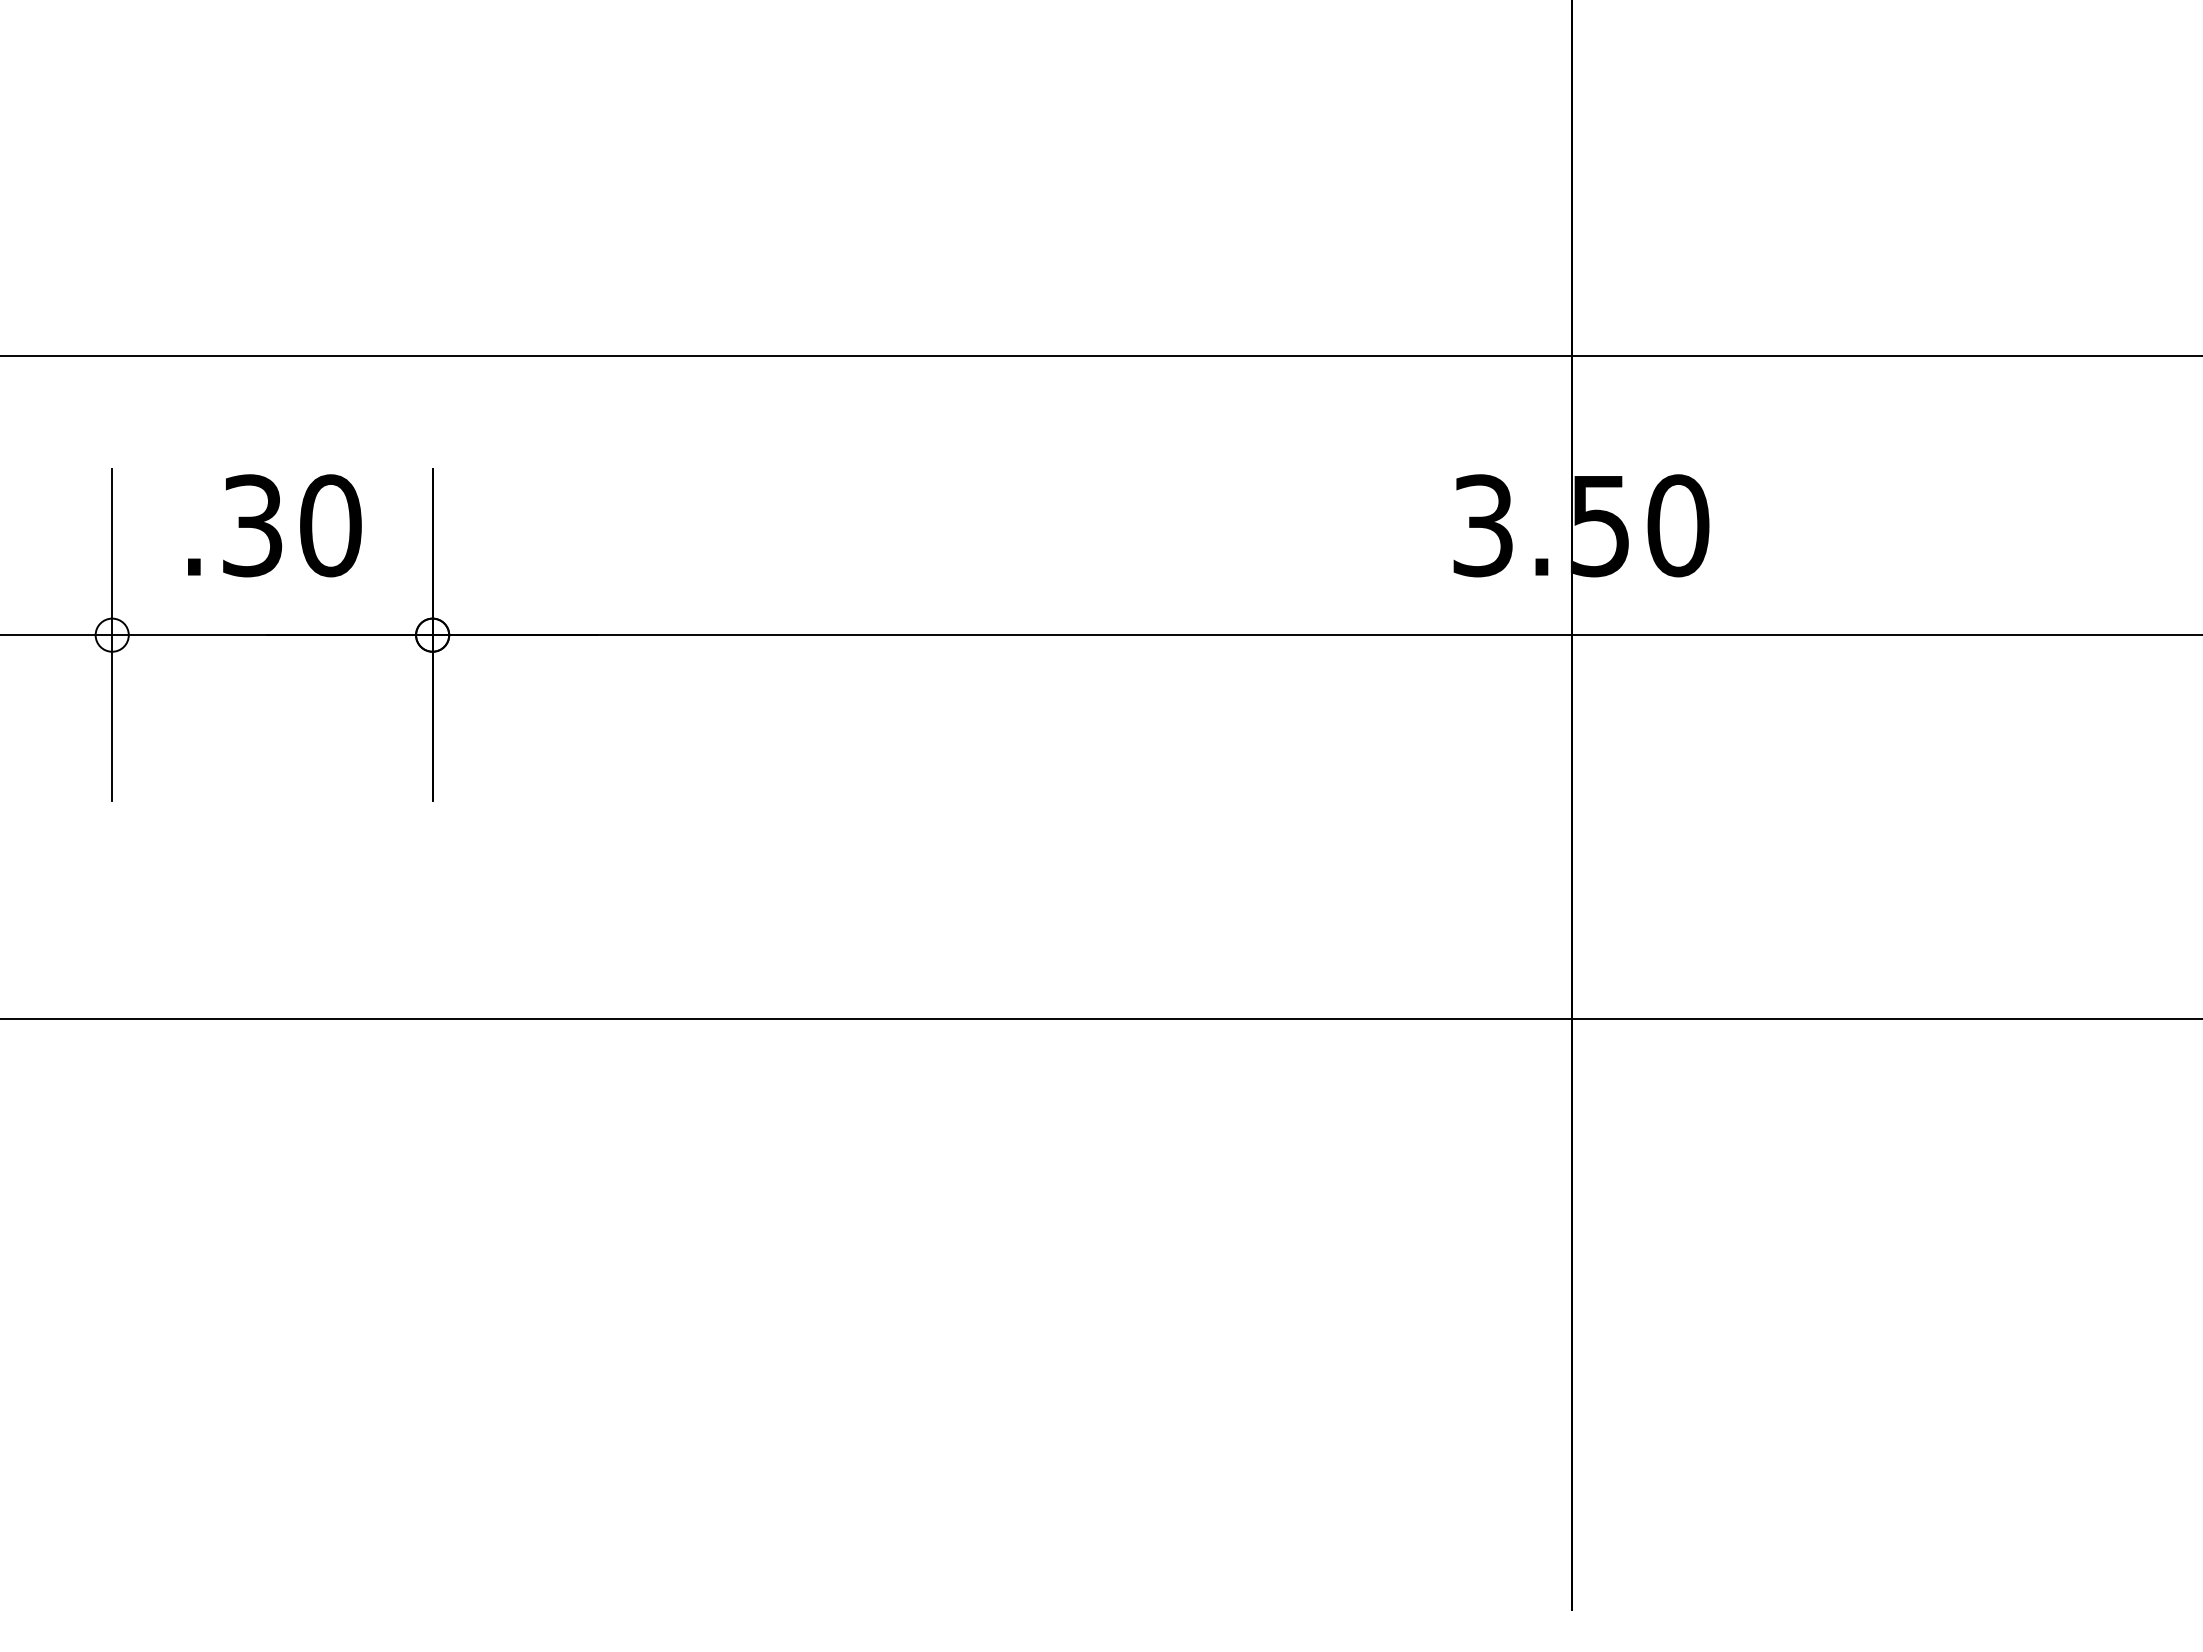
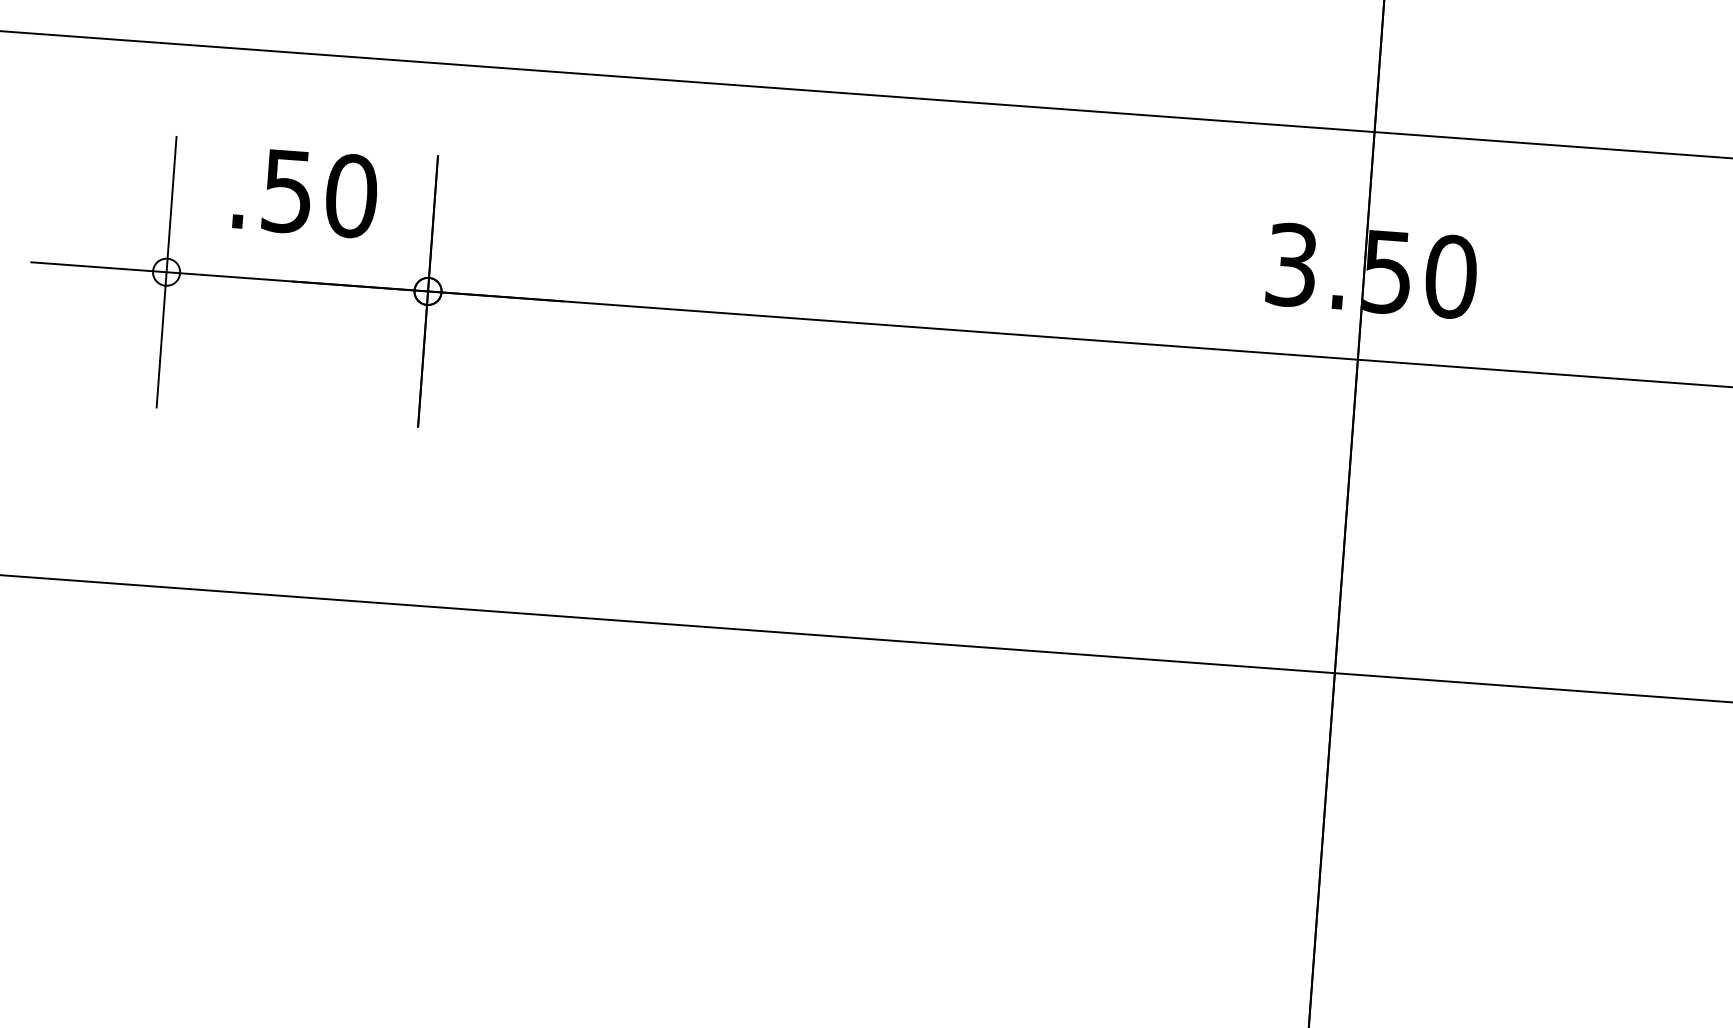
text: (252, 525) -> (287, 191), .30 -> .50

